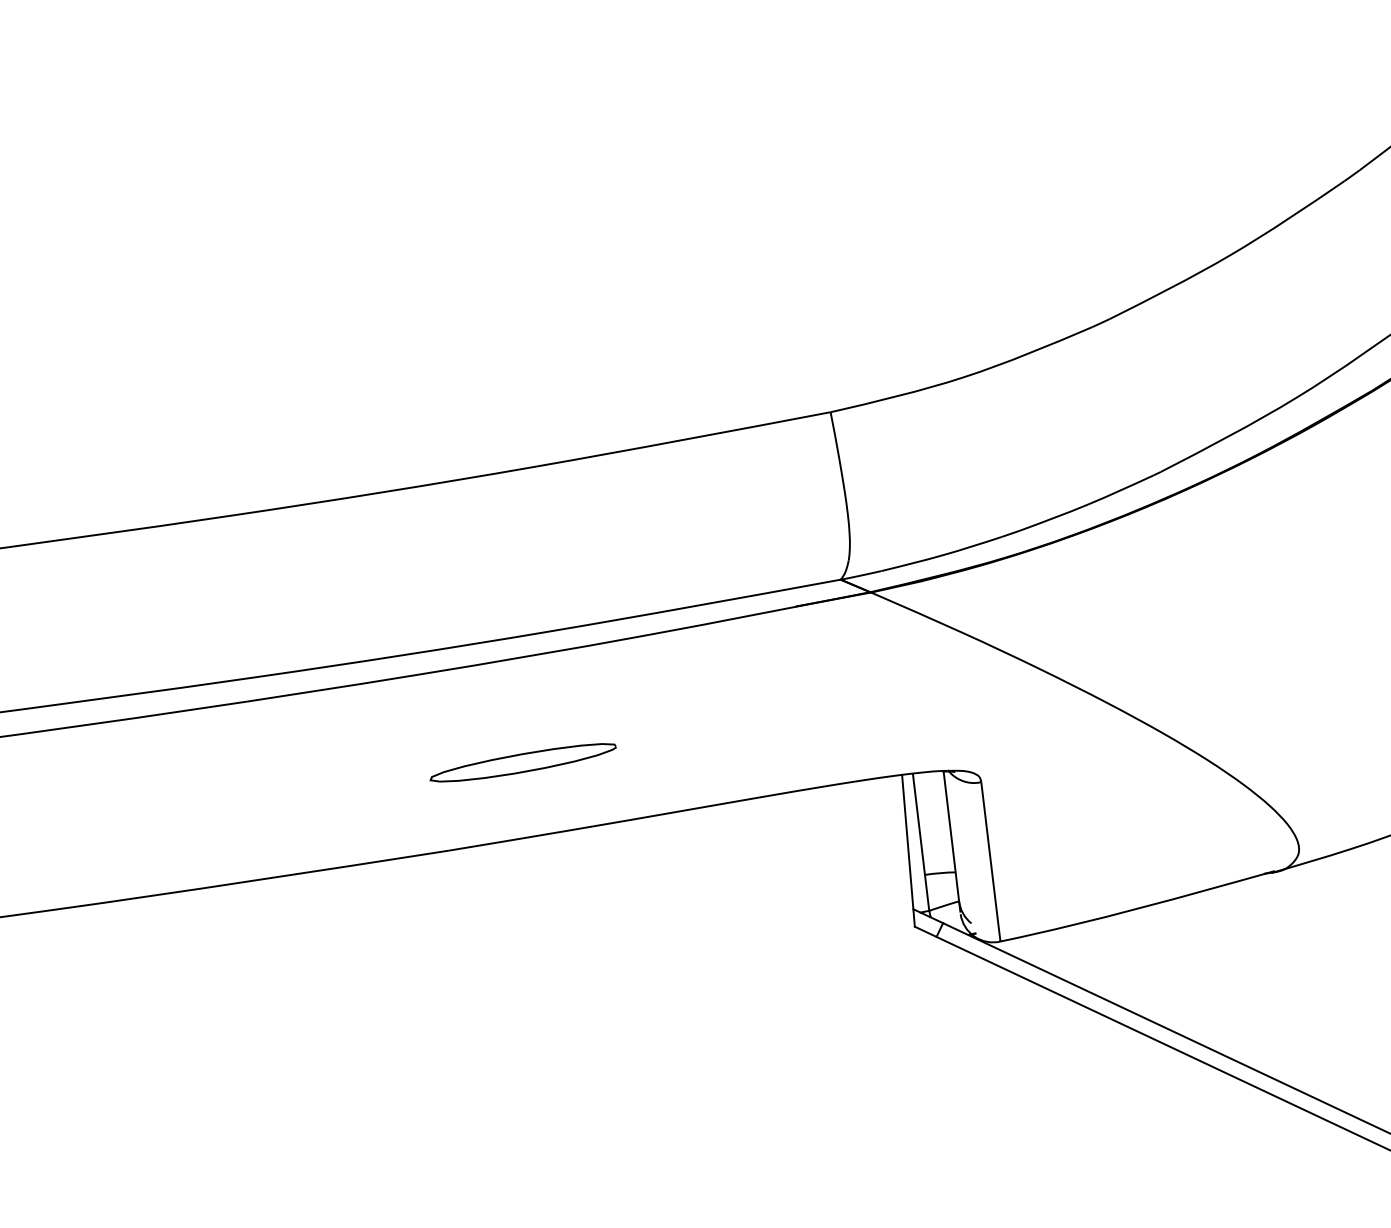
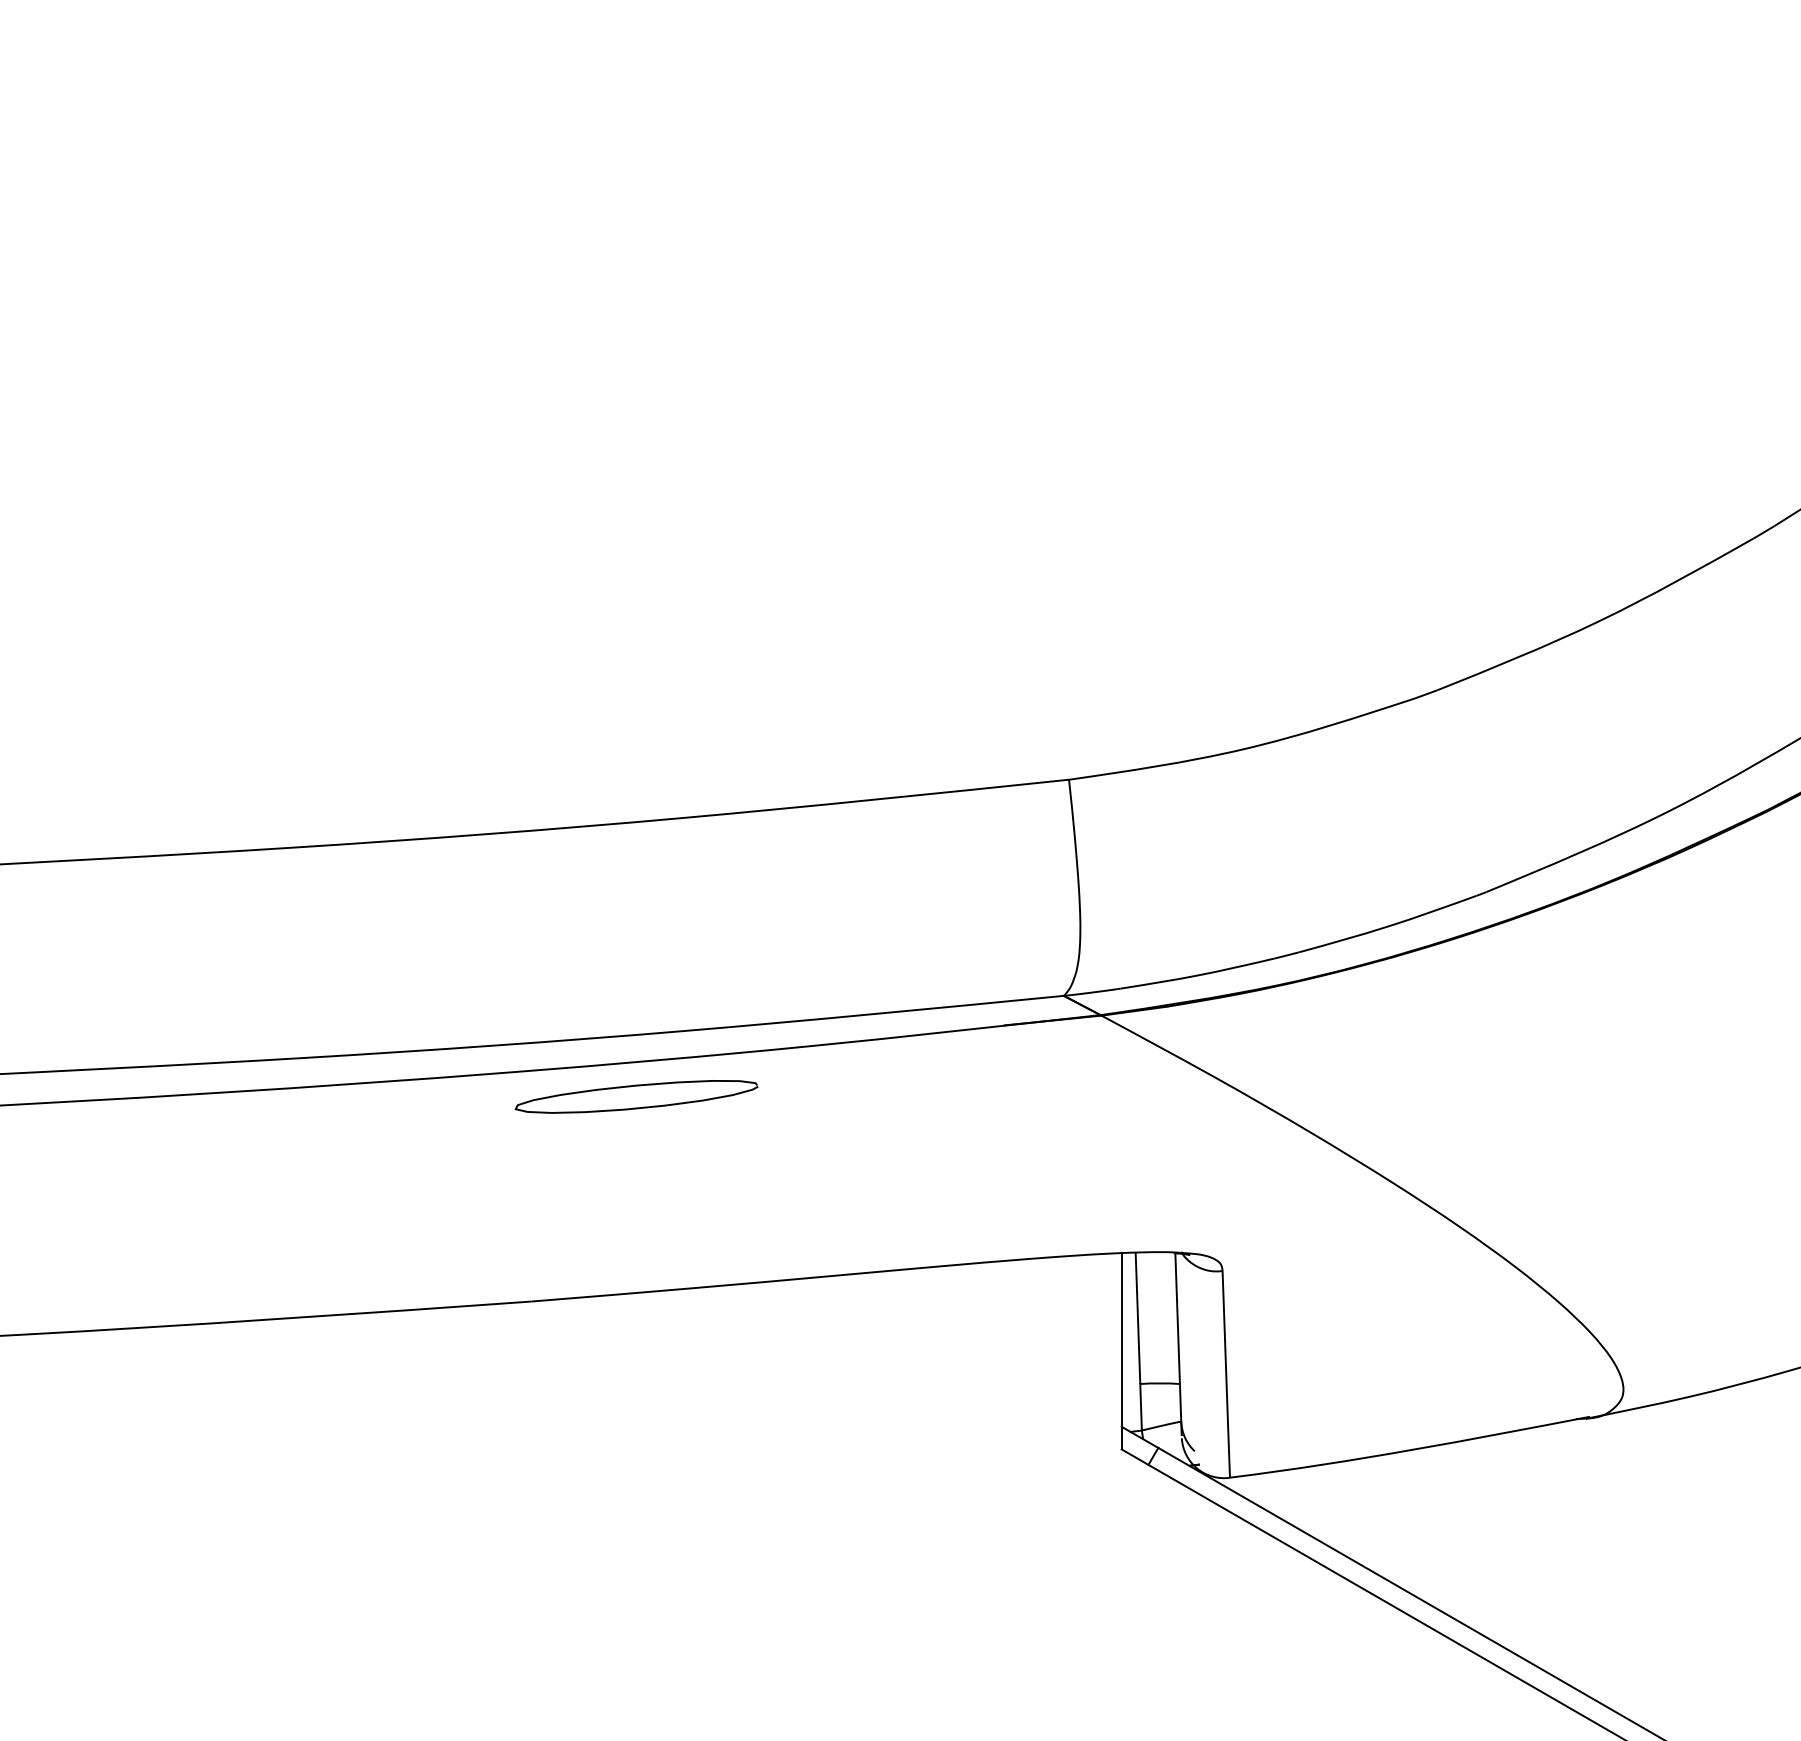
curve: (522, 754) -> (636, 1086), moved

